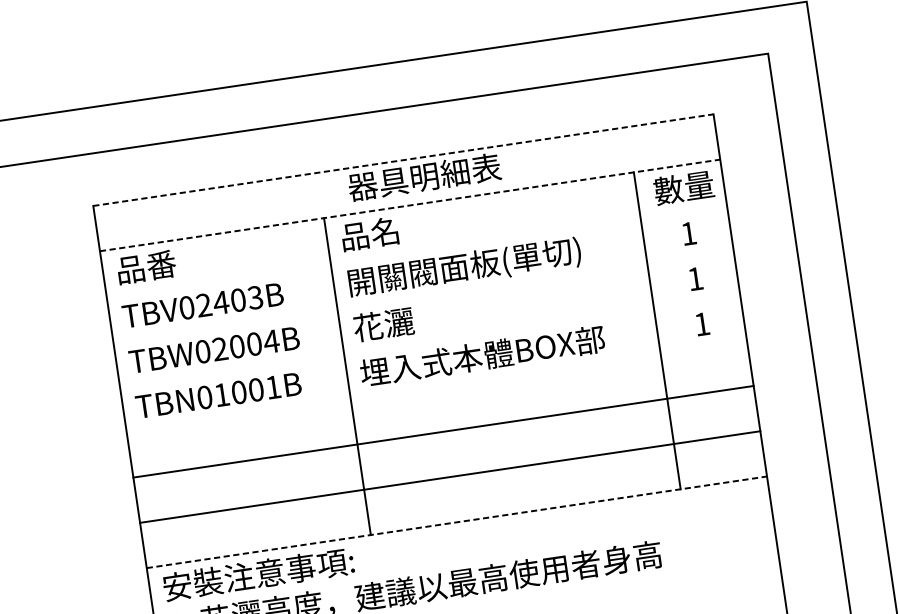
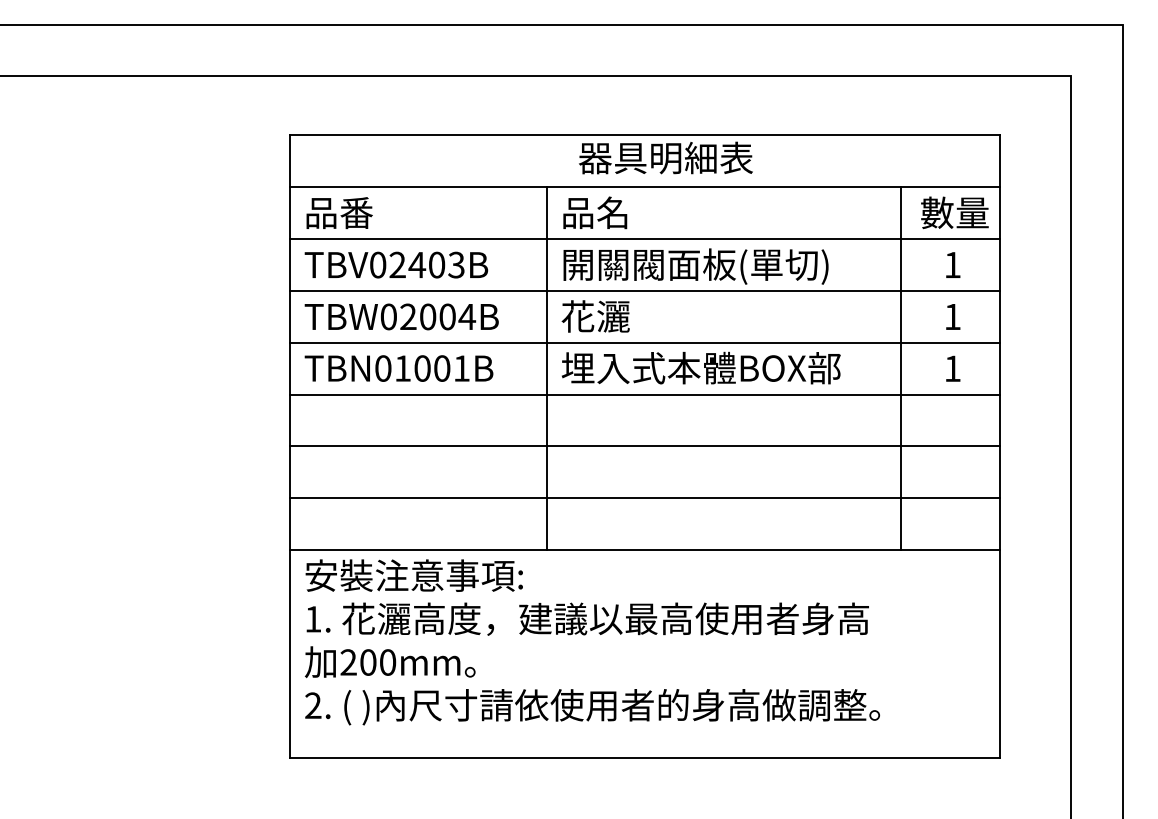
line: (403, 160) -> (645, 135), dashed -> solid
line: (410, 205) -> (645, 187), dashed -> solid
line: (416, 251) -> (644, 239), added
line: (422, 295) -> (644, 290), added
line: (429, 341) -> (644, 342), added
line: (436, 386) -> (644, 394), added
line: (457, 522) -> (645, 550), dashed -> solid

